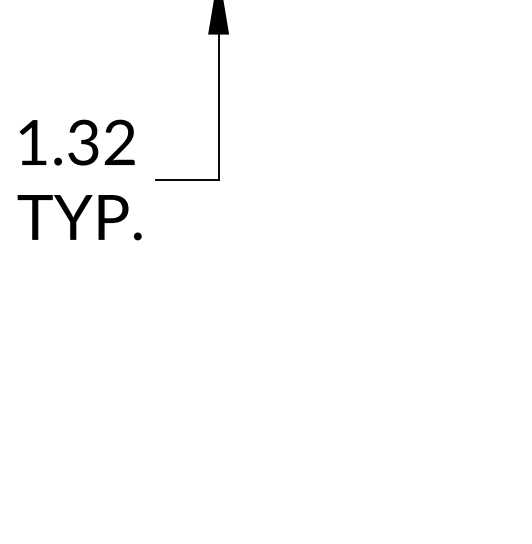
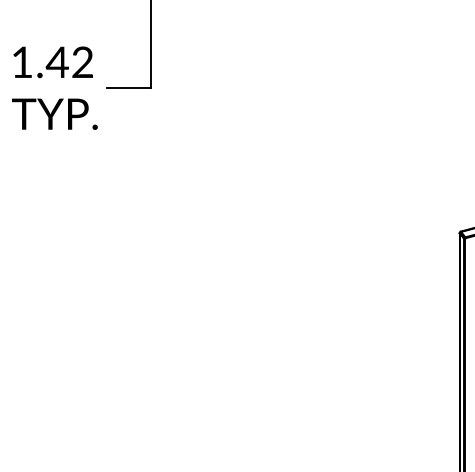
text: (81, 142) -> (56, 62), 1.32 -> 1.42

